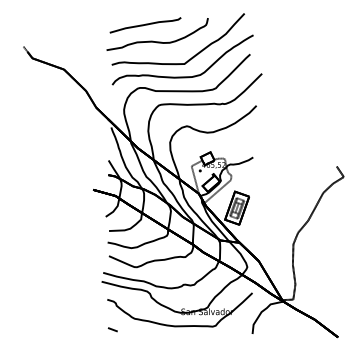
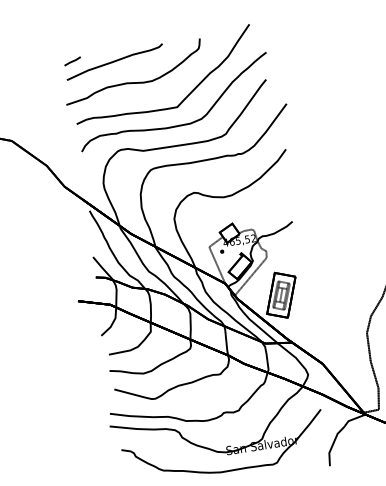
part: (115, 19) -> (72, 60), added

